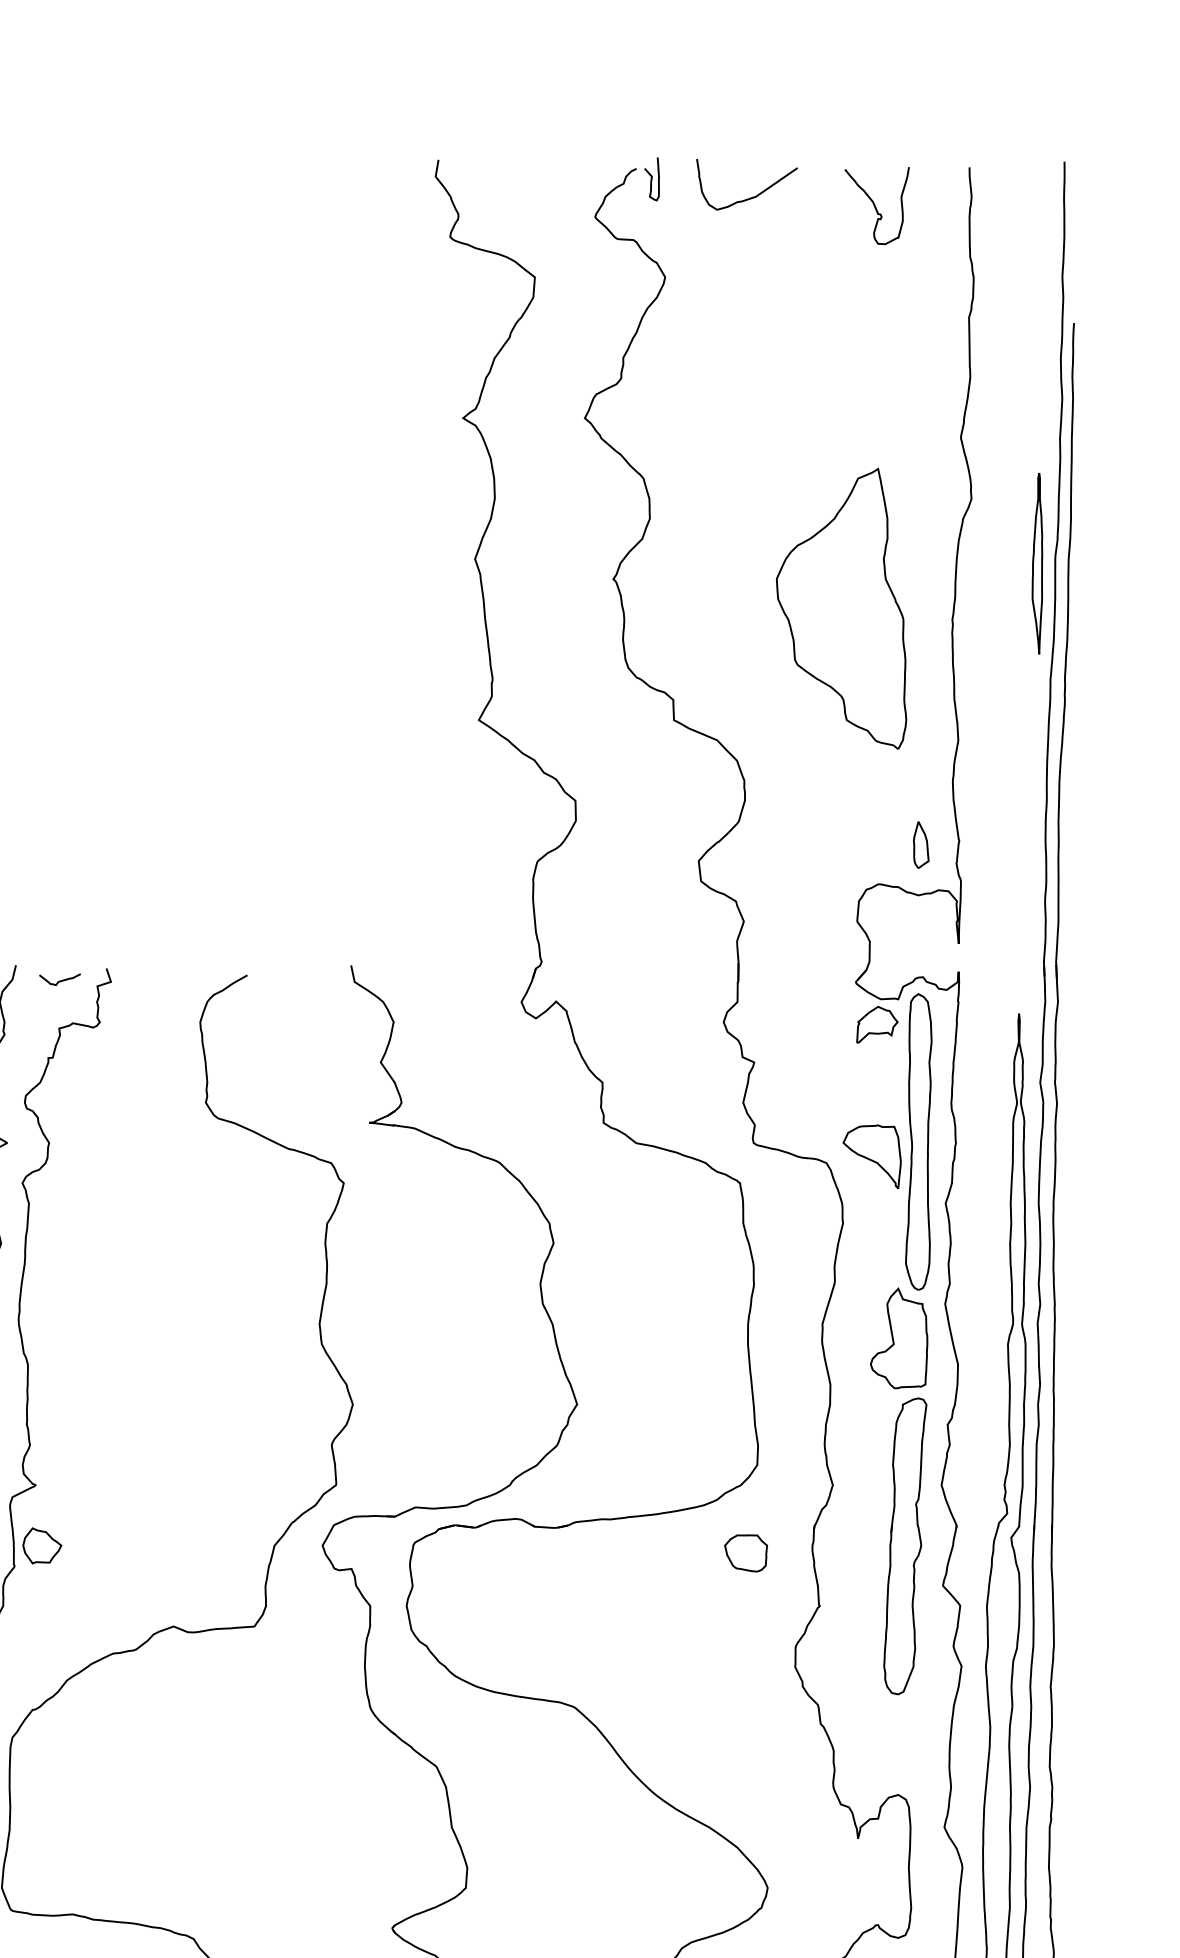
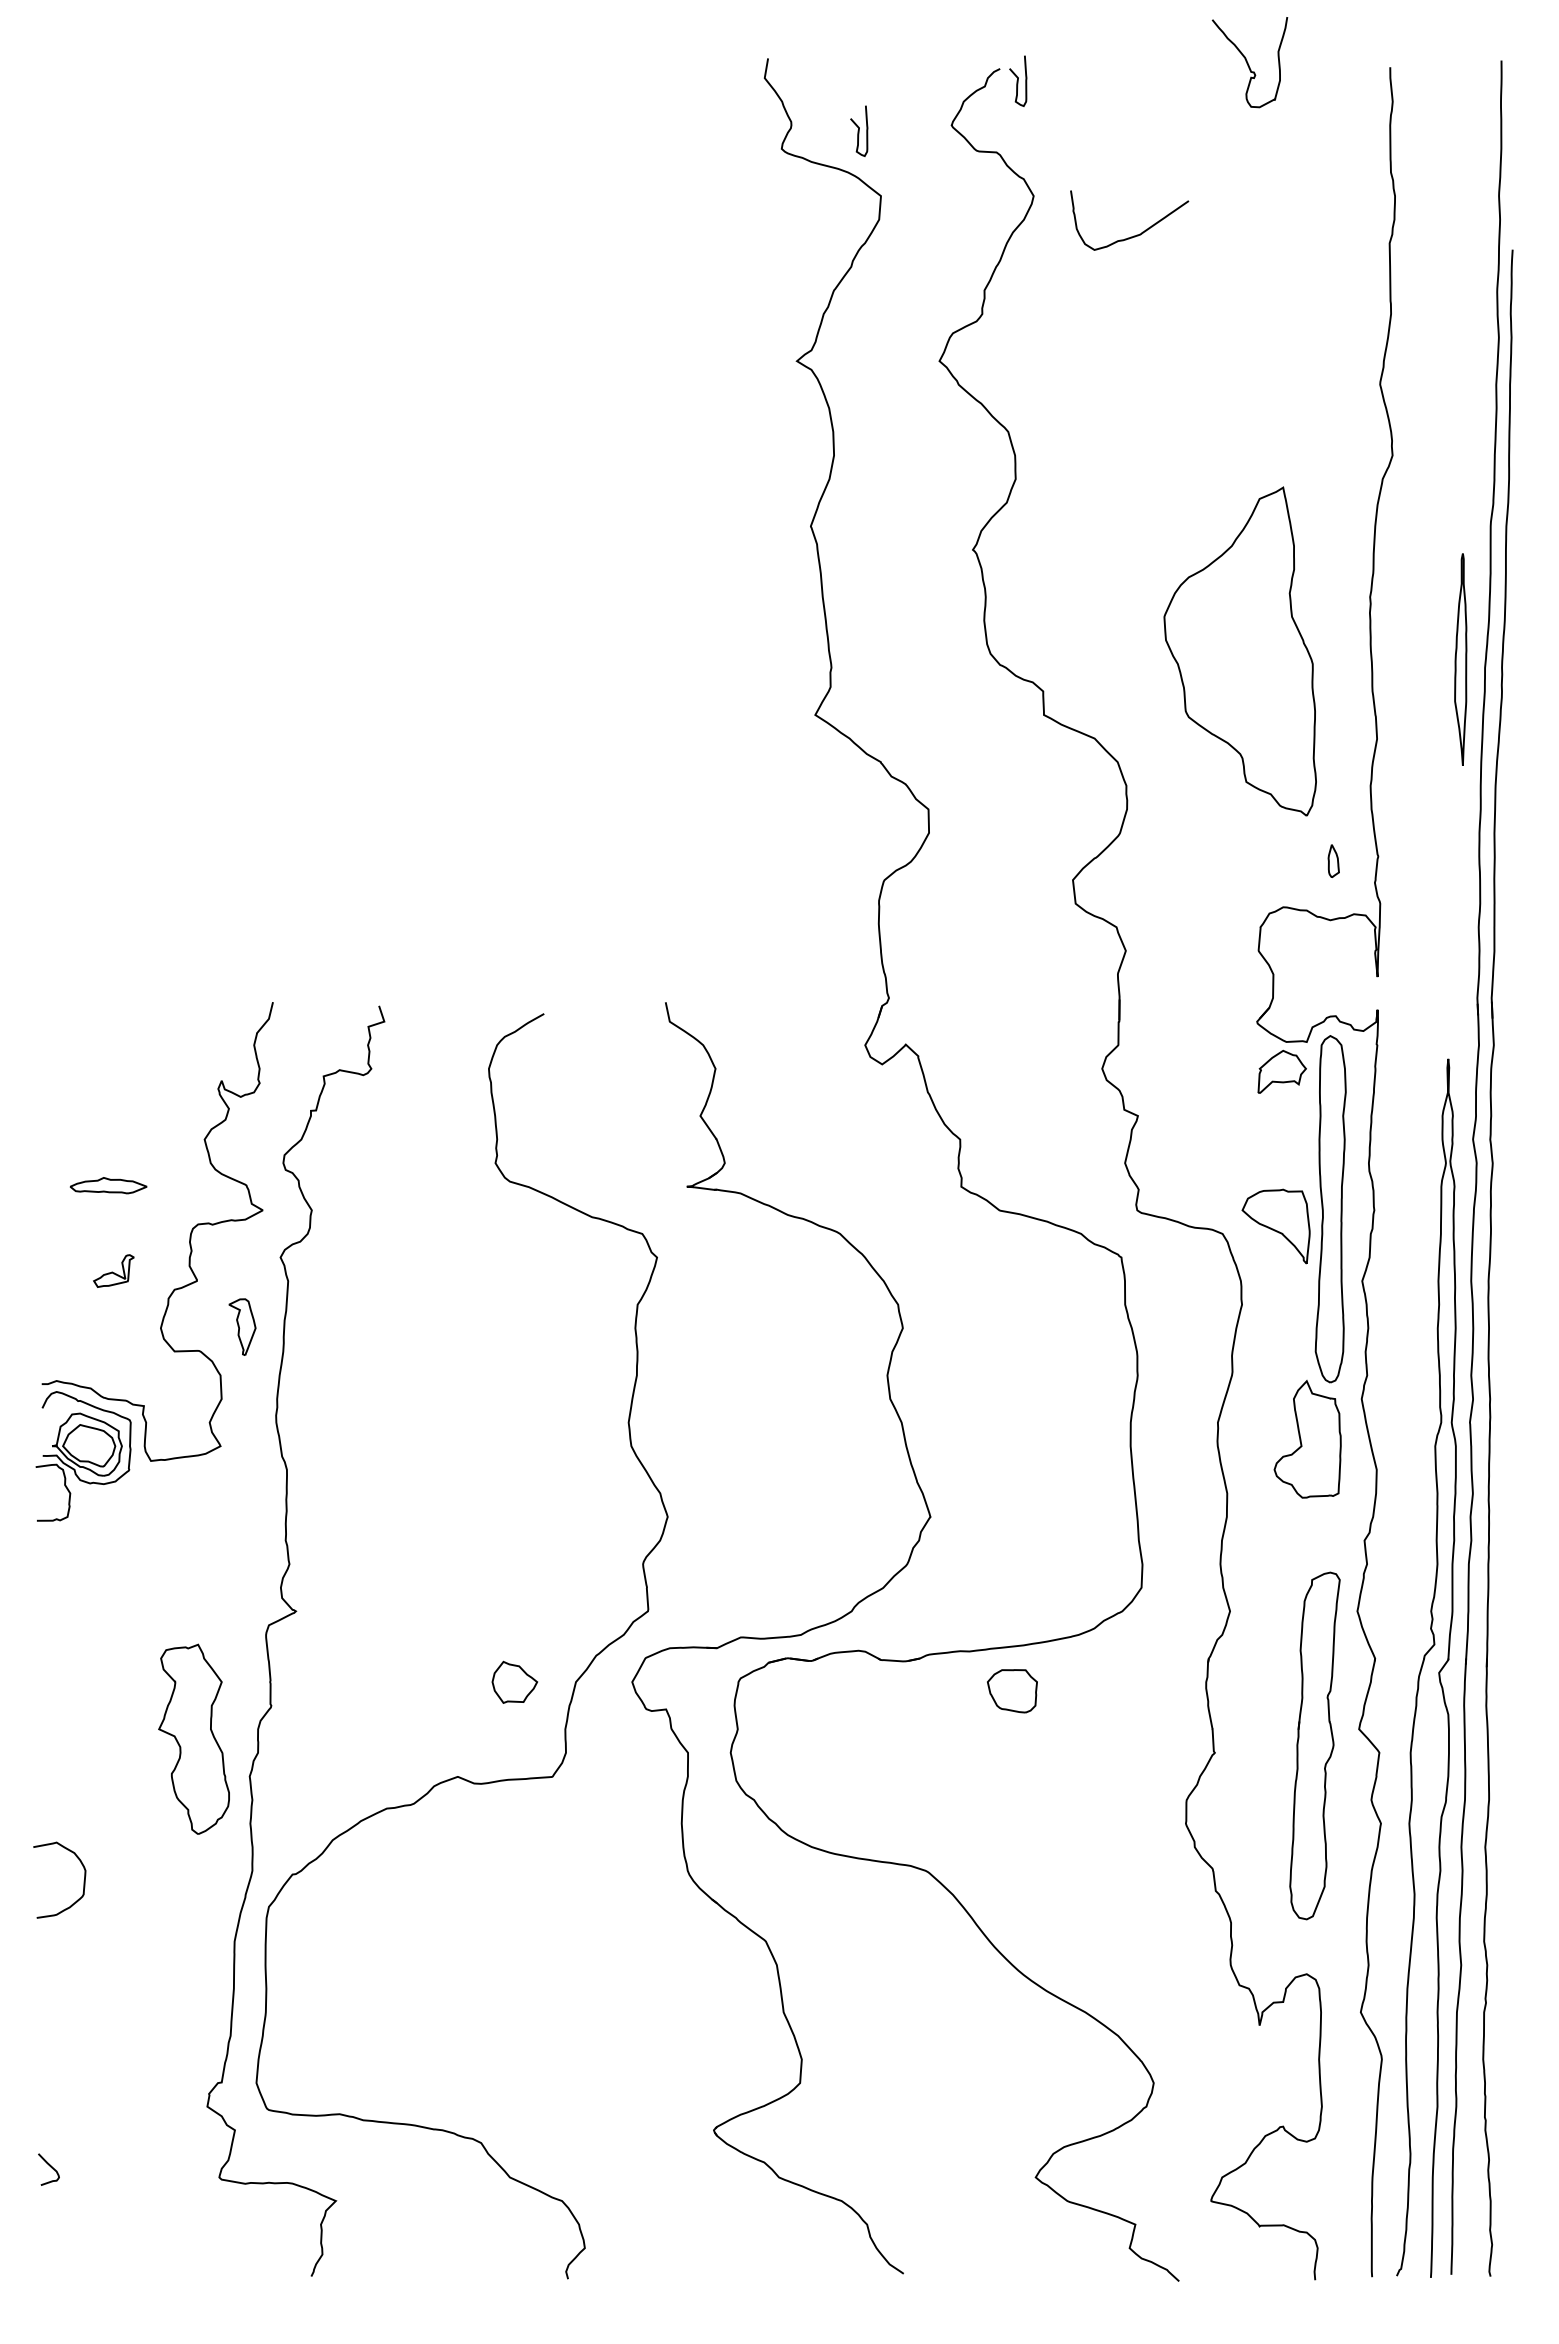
curve: (750, 197) -> (1133, 235), moved
curve: (875, 205) -> (1248, 62), moved
curve: (516, 221) -> (859, 130), added
part: (1037, 563) -> (1460, 659), moved
part: (840, 608) -> (1239, 651), moved
part: (921, 844) -> (1333, 860), size x0.6
curve: (60, 980) -> (325, 1019), removed
part: (42, 1545) -> (514, 1681), moved
part: (904, 1545) -> (1314, 1745), moved
part: (746, 1553) -> (1012, 1691), moved

